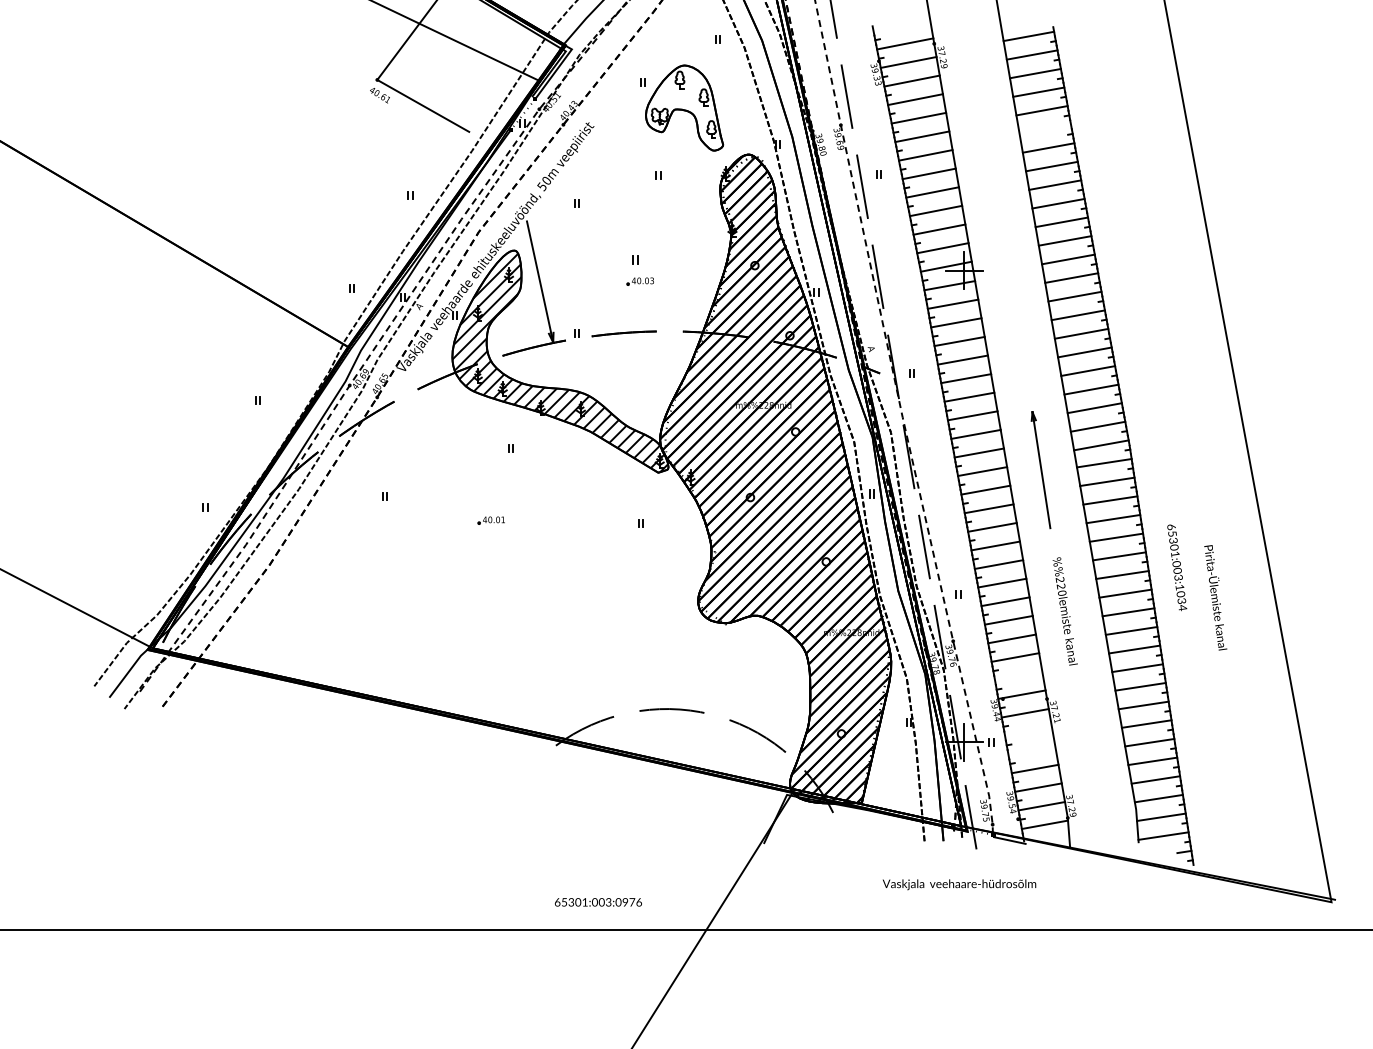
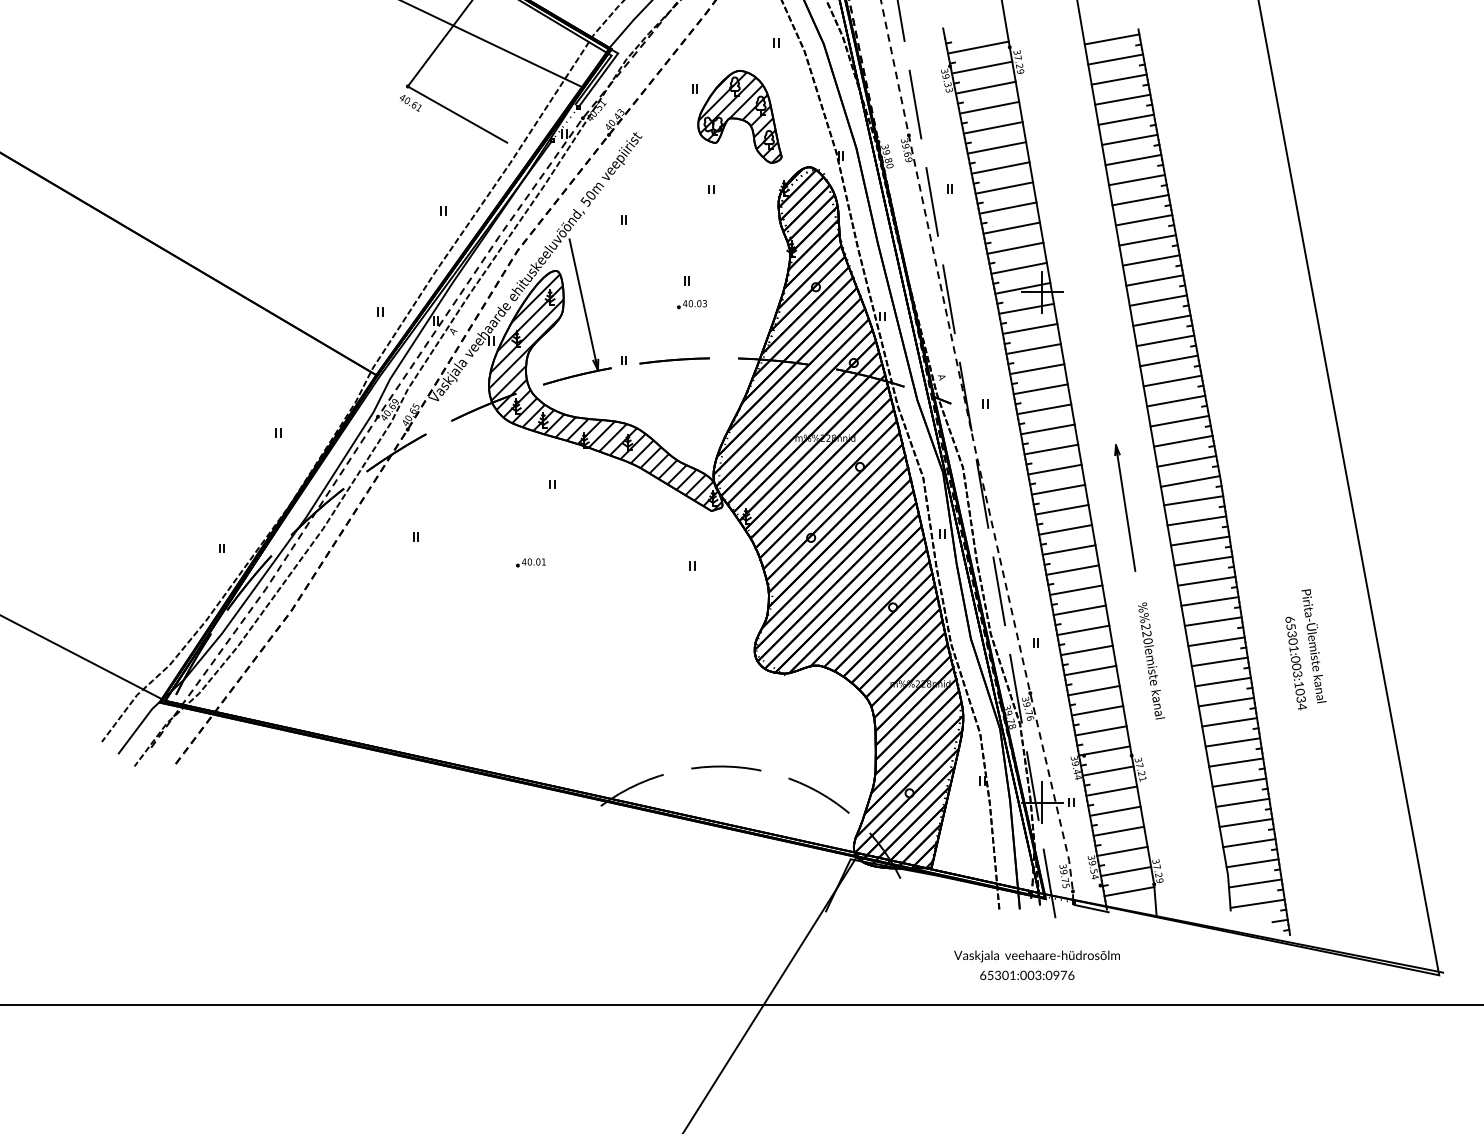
hatch: (684, 108) -> (739, 117), added
line: (1045, 129) -> (1130, 140), added
text: (1177, 567) -> (1296, 663), moved
line: (1018, 675) -> (1100, 730), added
line: (1028, 731) -> (1111, 790), added
line: (1031, 750) -> (1114, 811), added
text: (598, 902) -> (1027, 975), moved

